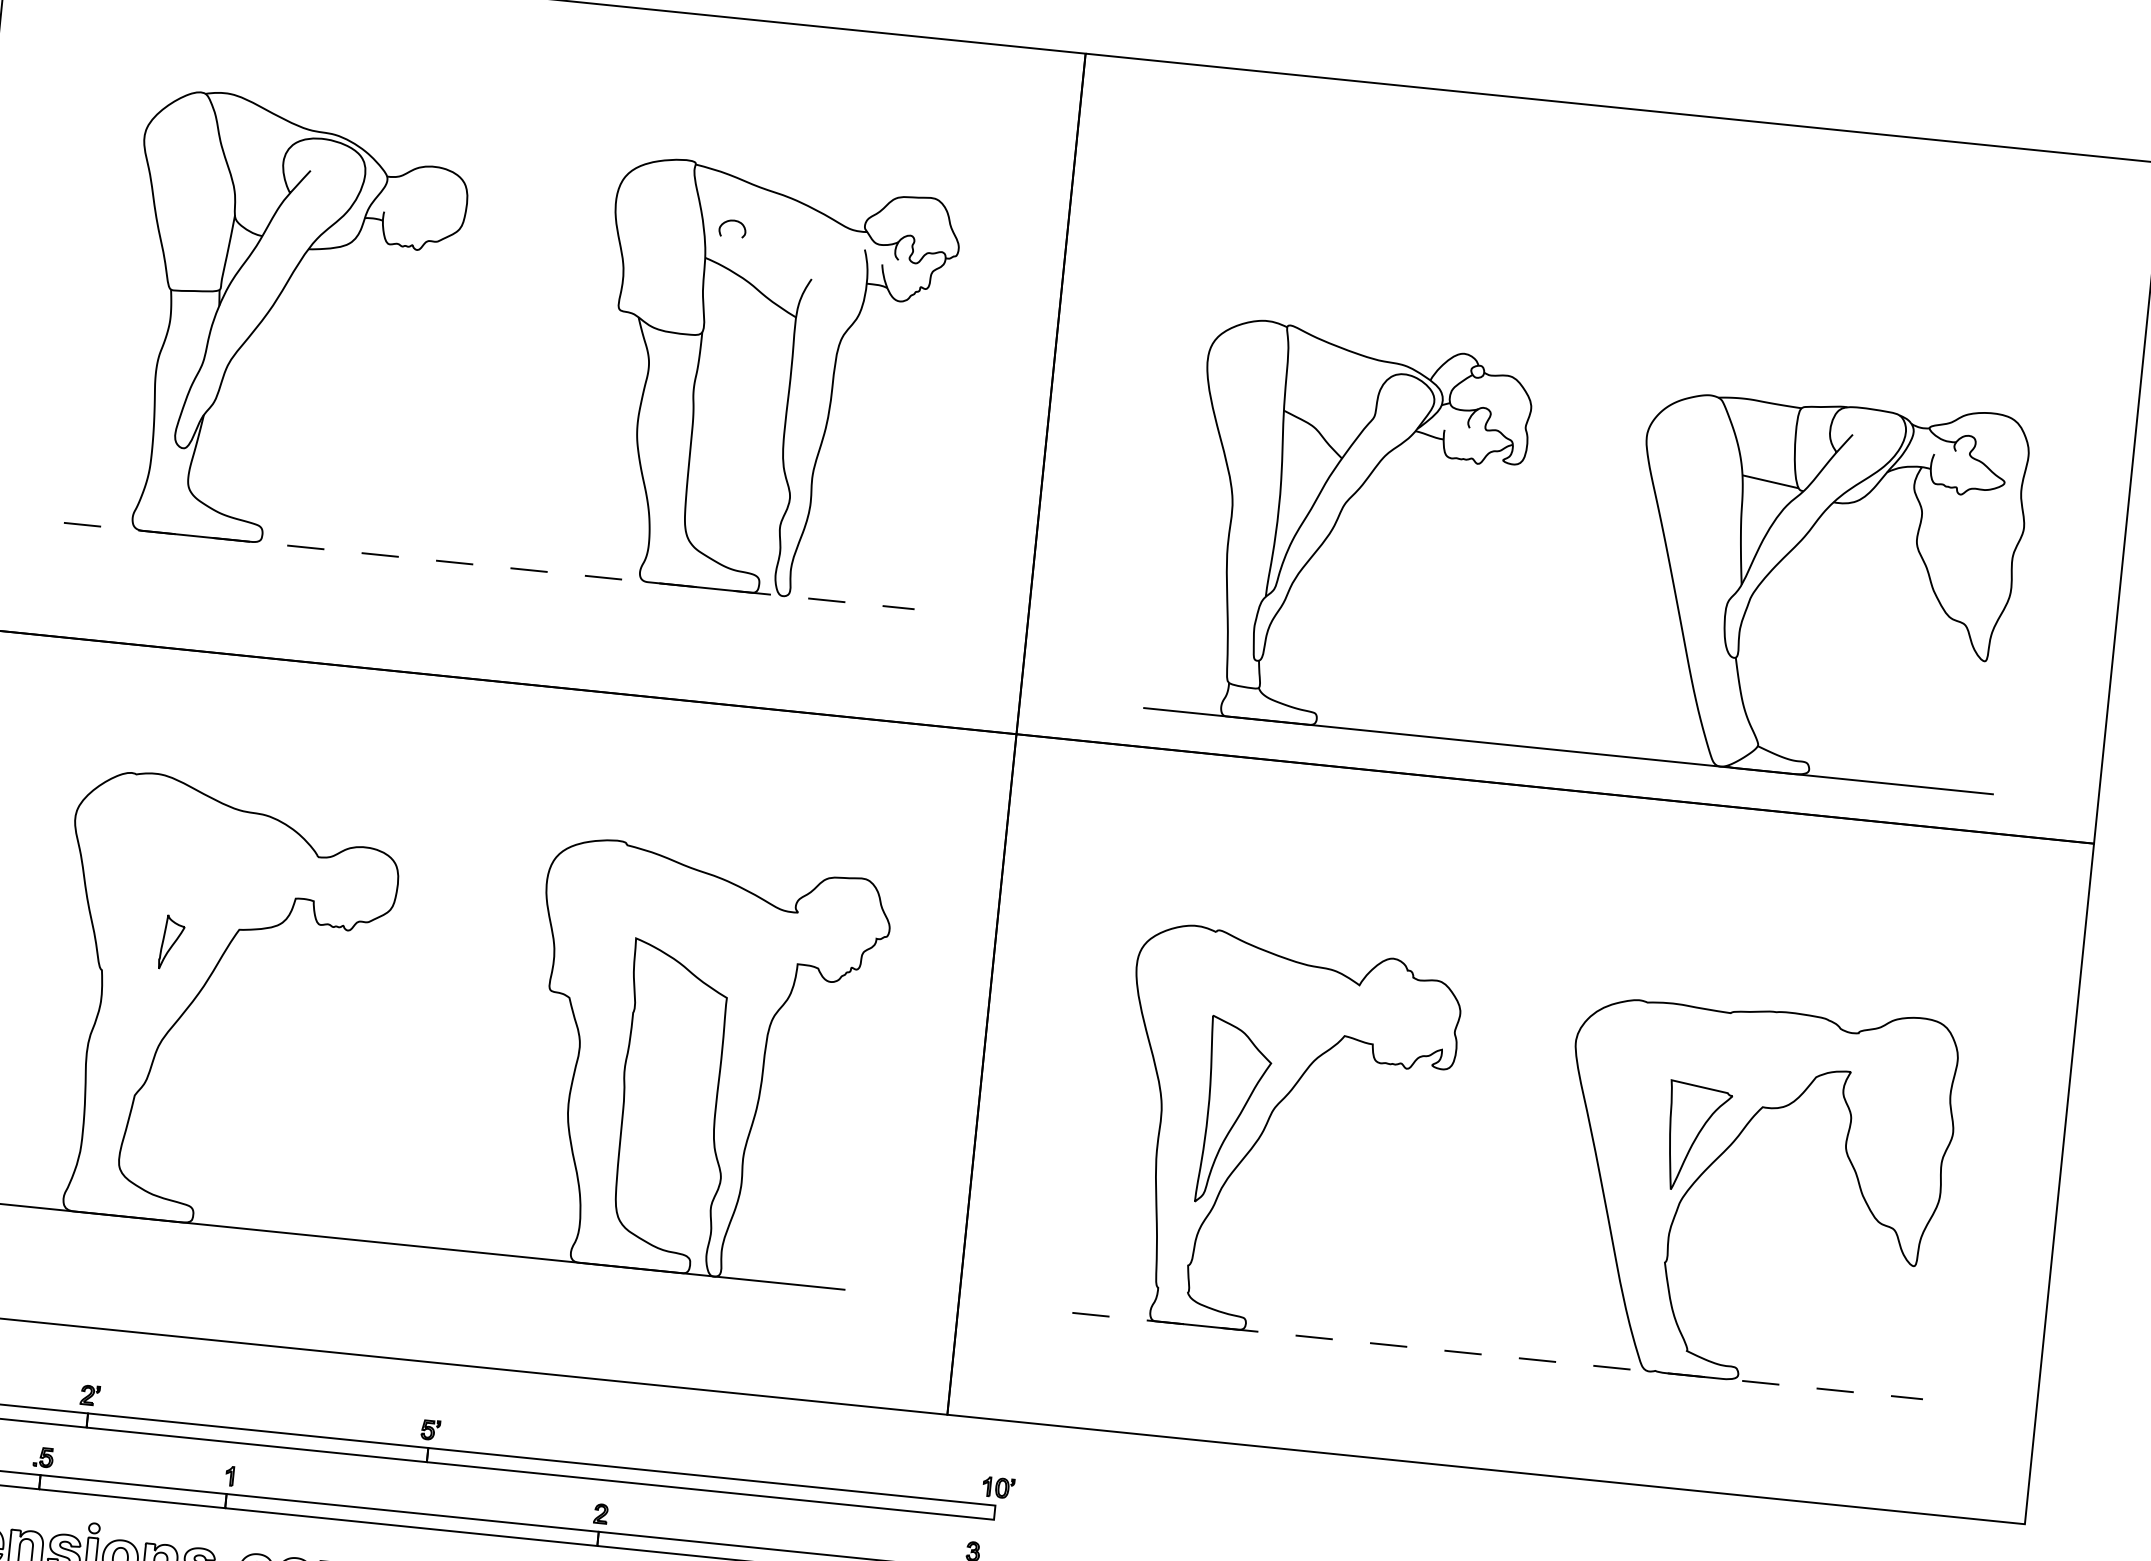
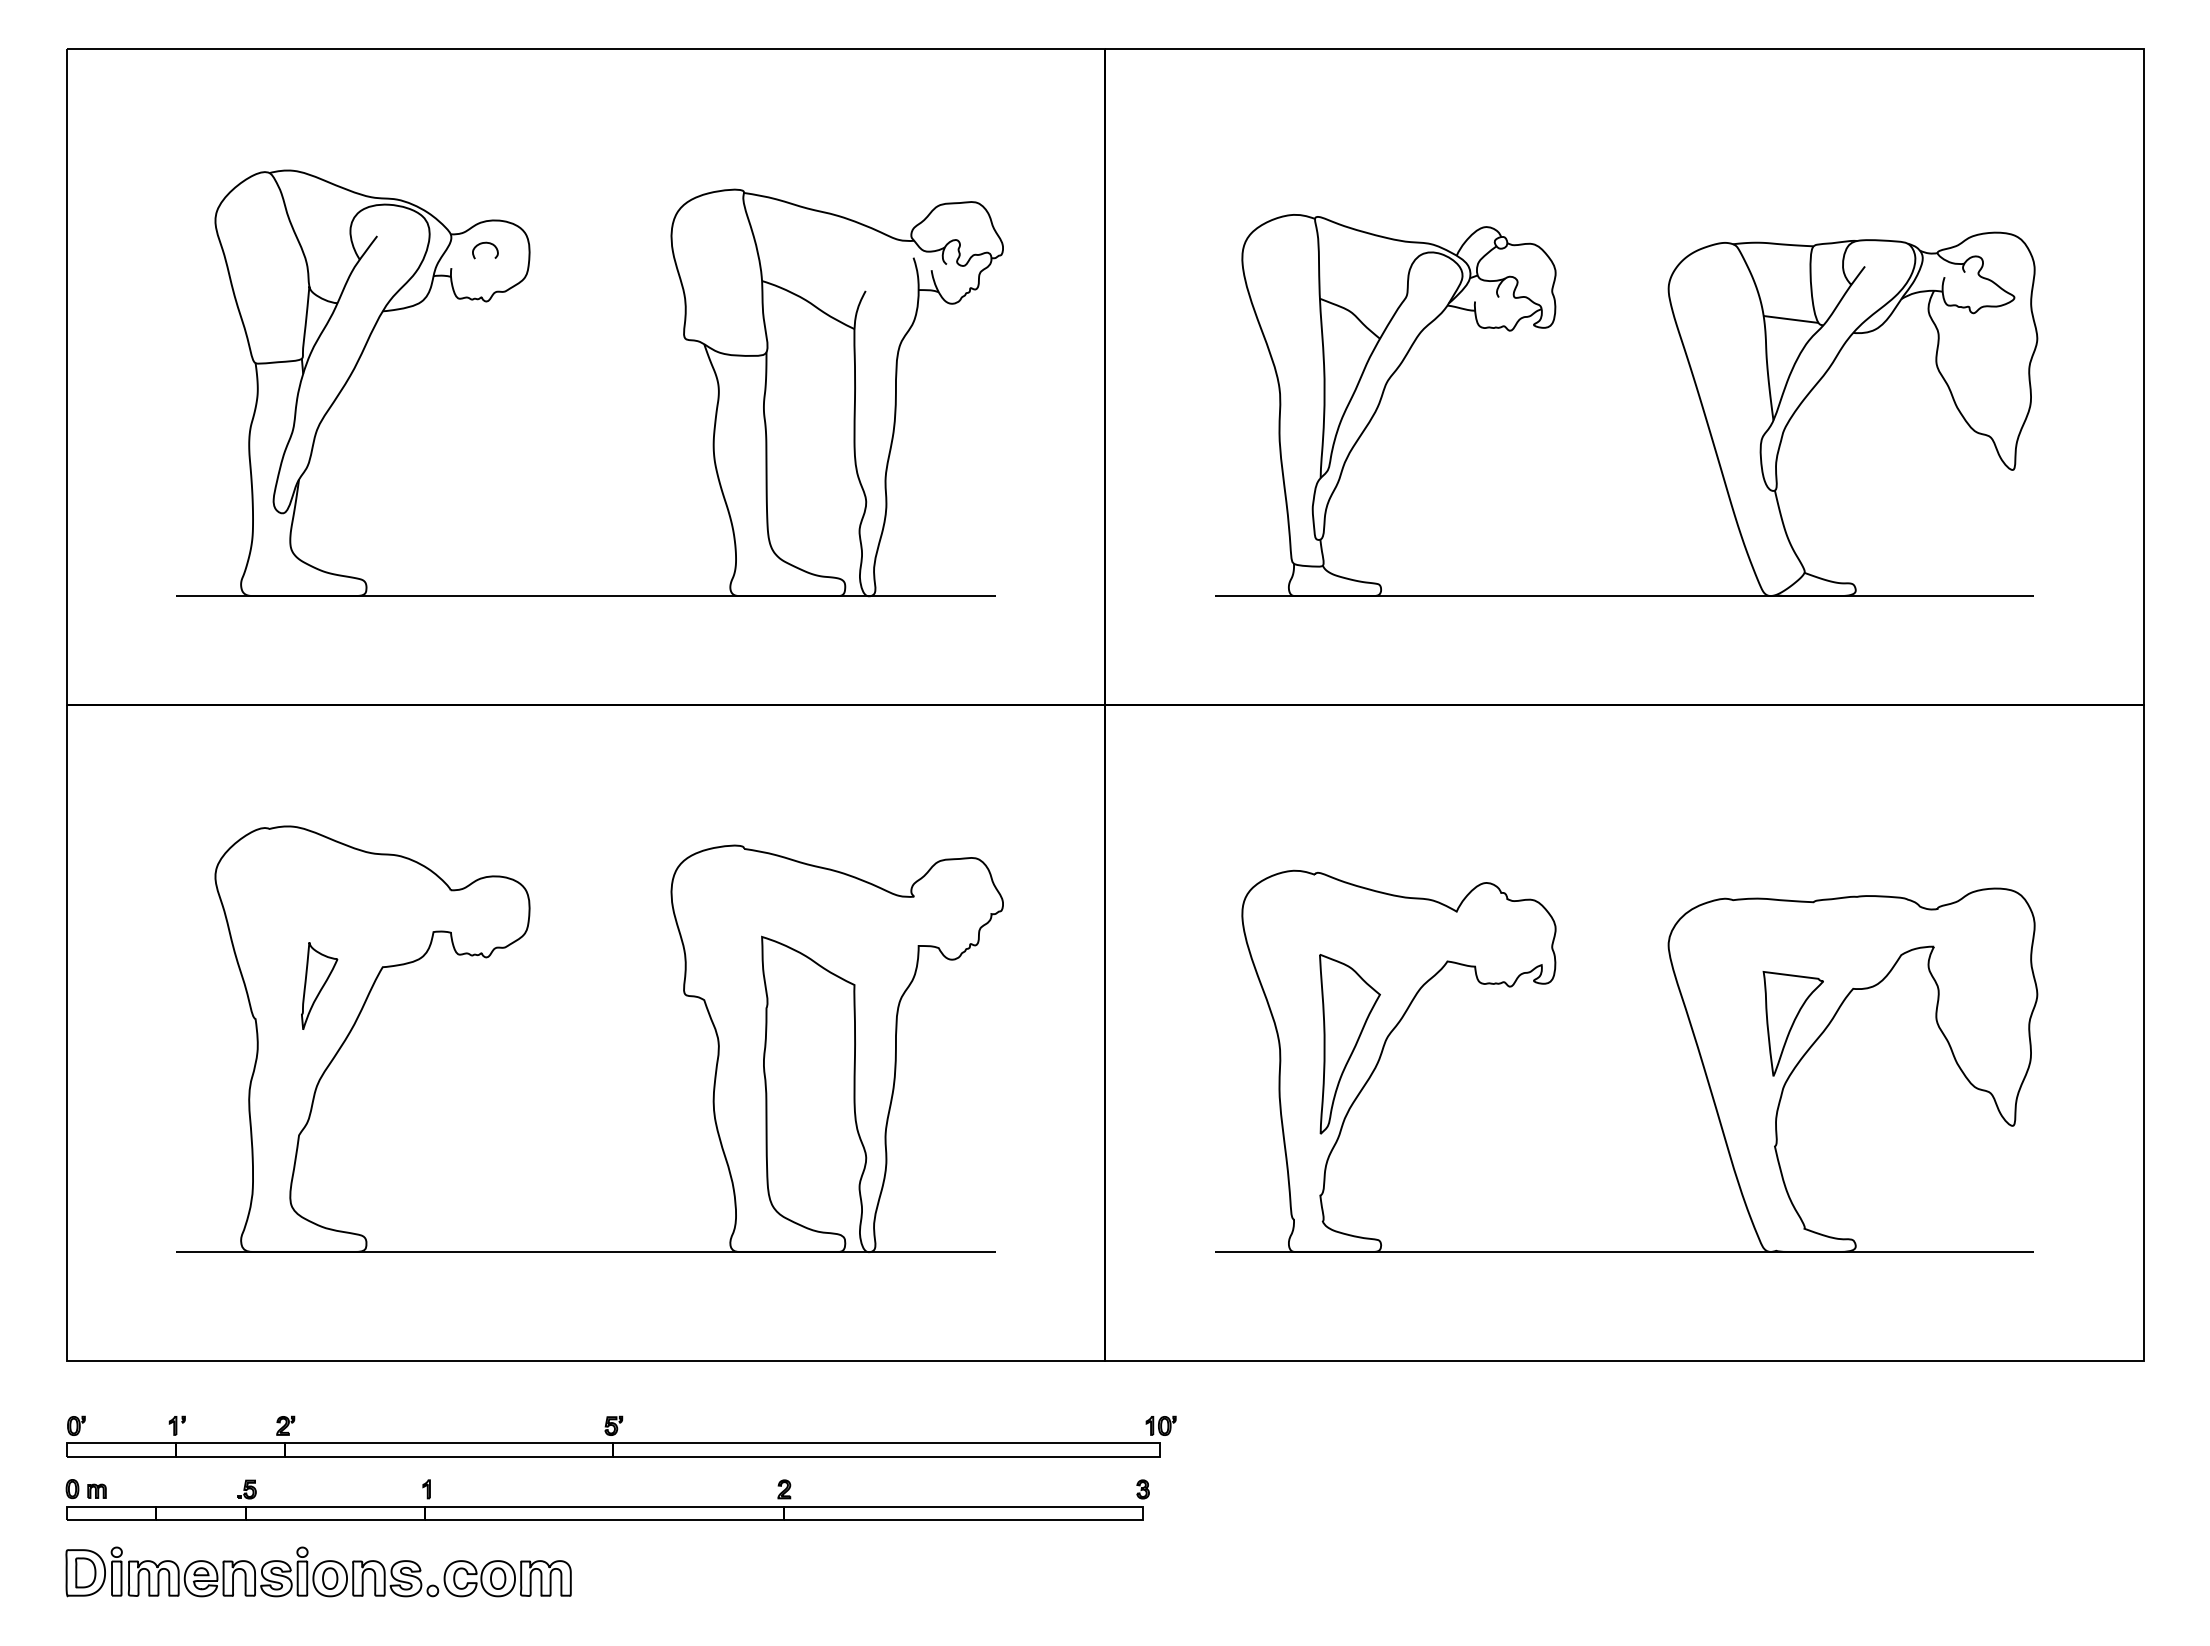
curve: (733, 221) -> (485, 243), moved
part: (1662, 535) -> (1693, 381), moved
line: (488, 566) -> (585, 596), dashed -> solid
part: (171, 942) -> (319, 985), size x1.67
line: (1497, 1355) -> (1624, 1251), dashed -> solid

